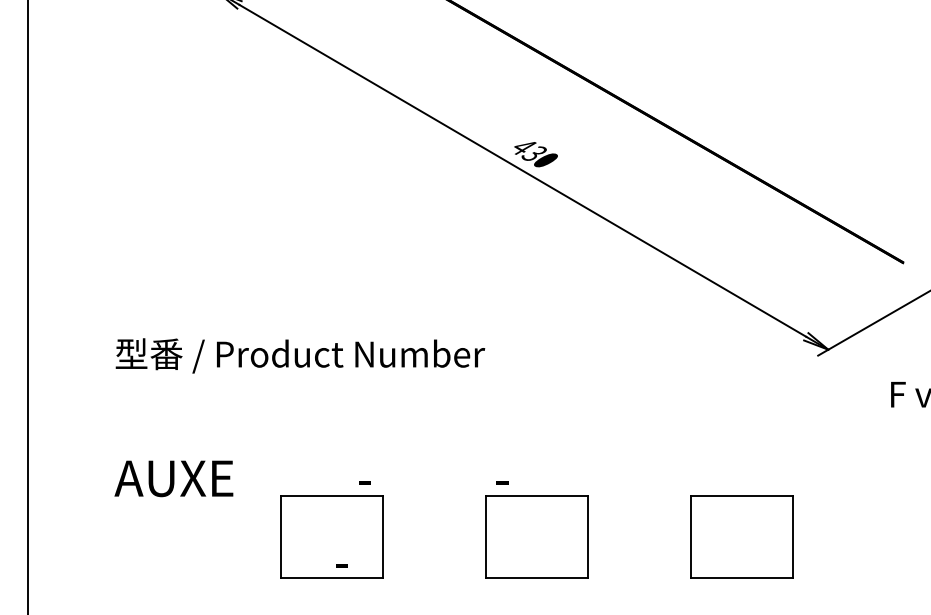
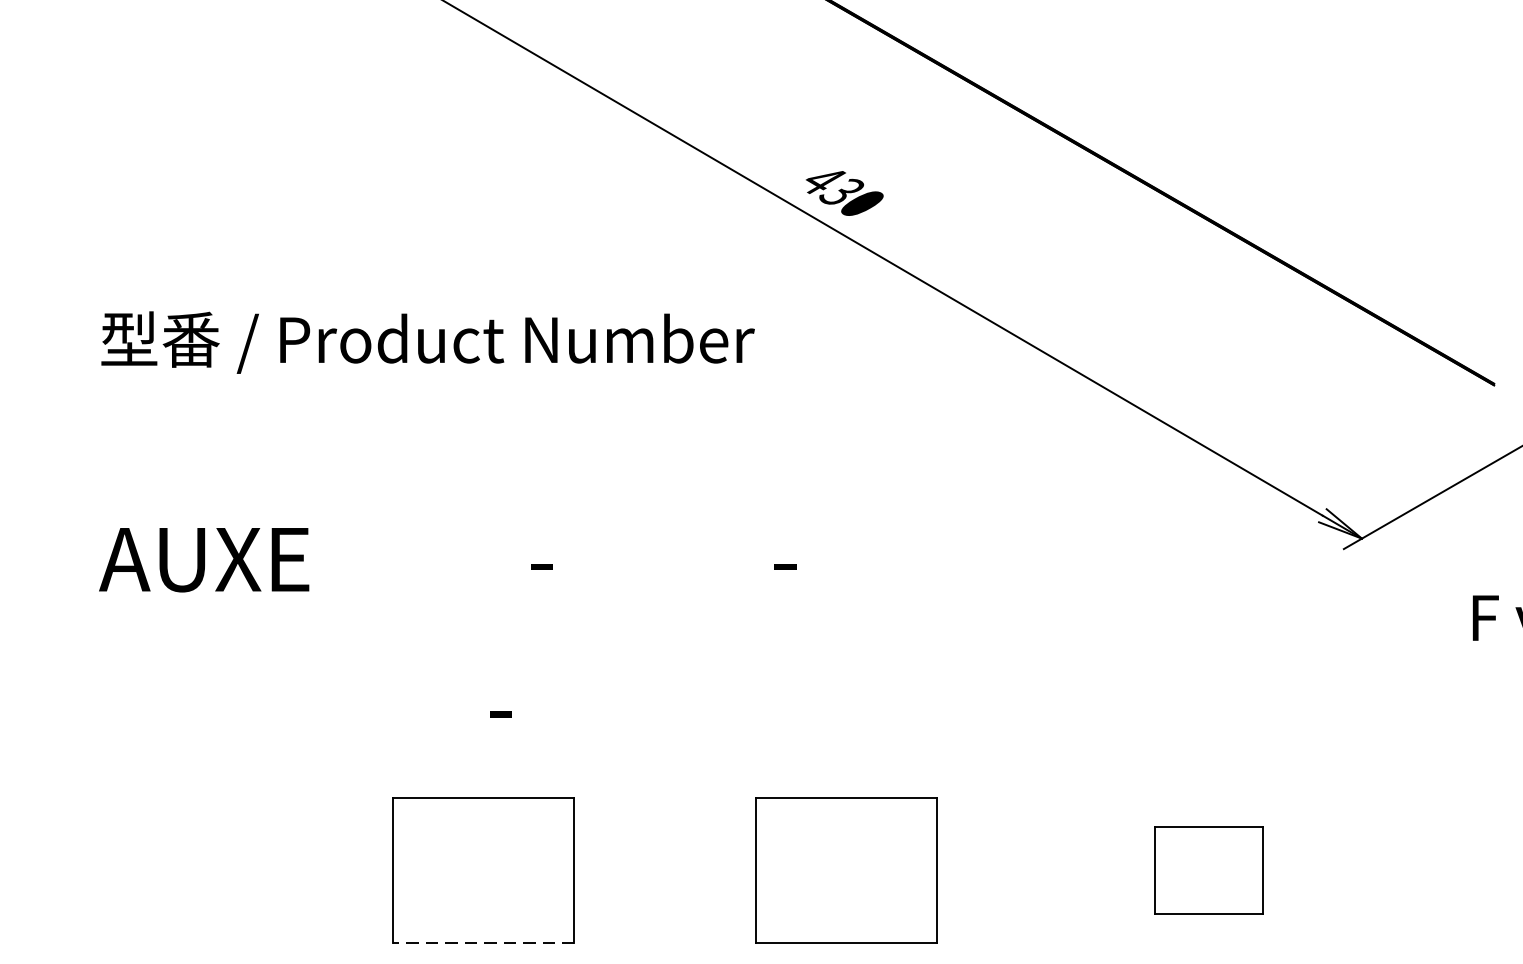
text: (311, 452) -> (447, 513), moved
part: (741, 536) -> (1208, 869), size x0.6
line: (331, 578) -> (482, 943), solid -> dashed

